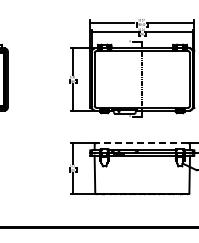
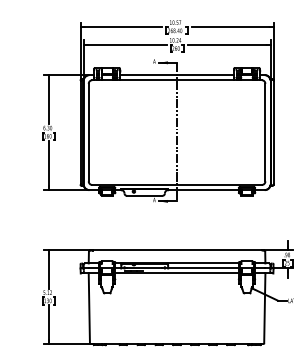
line: (142, 143) -> (177, 251), dashed -> solid

